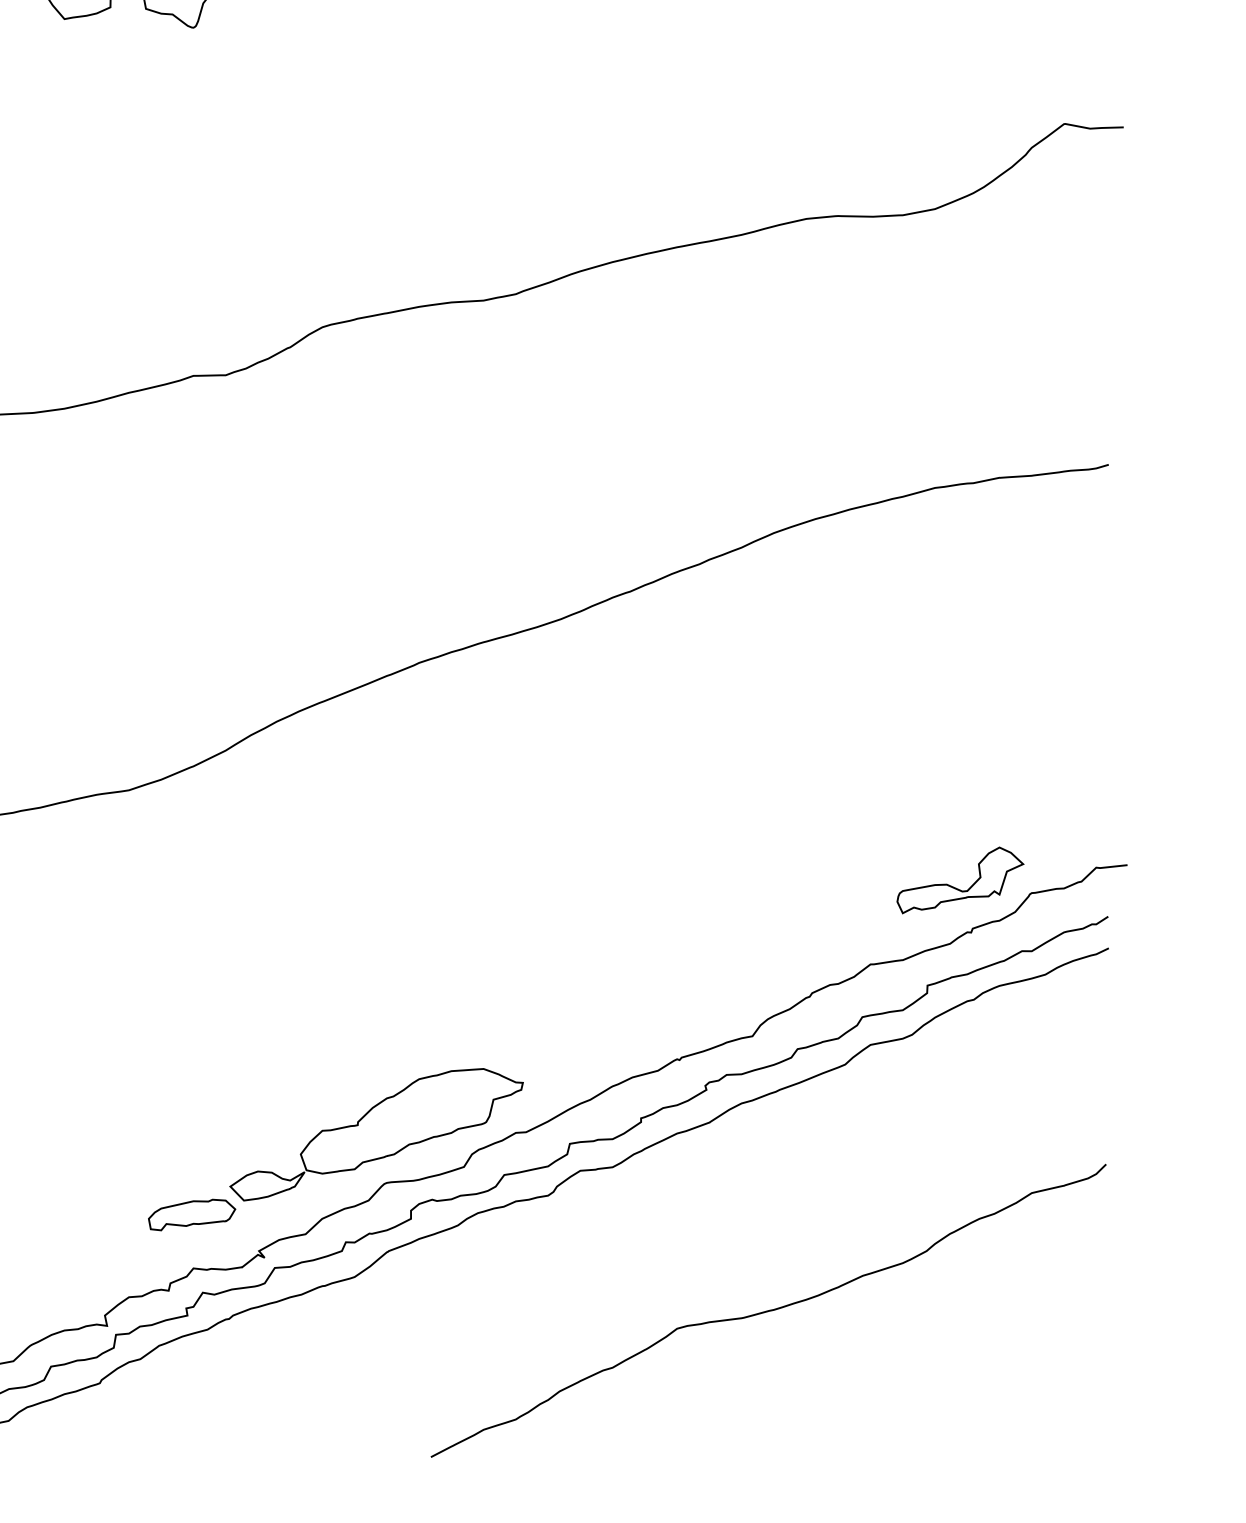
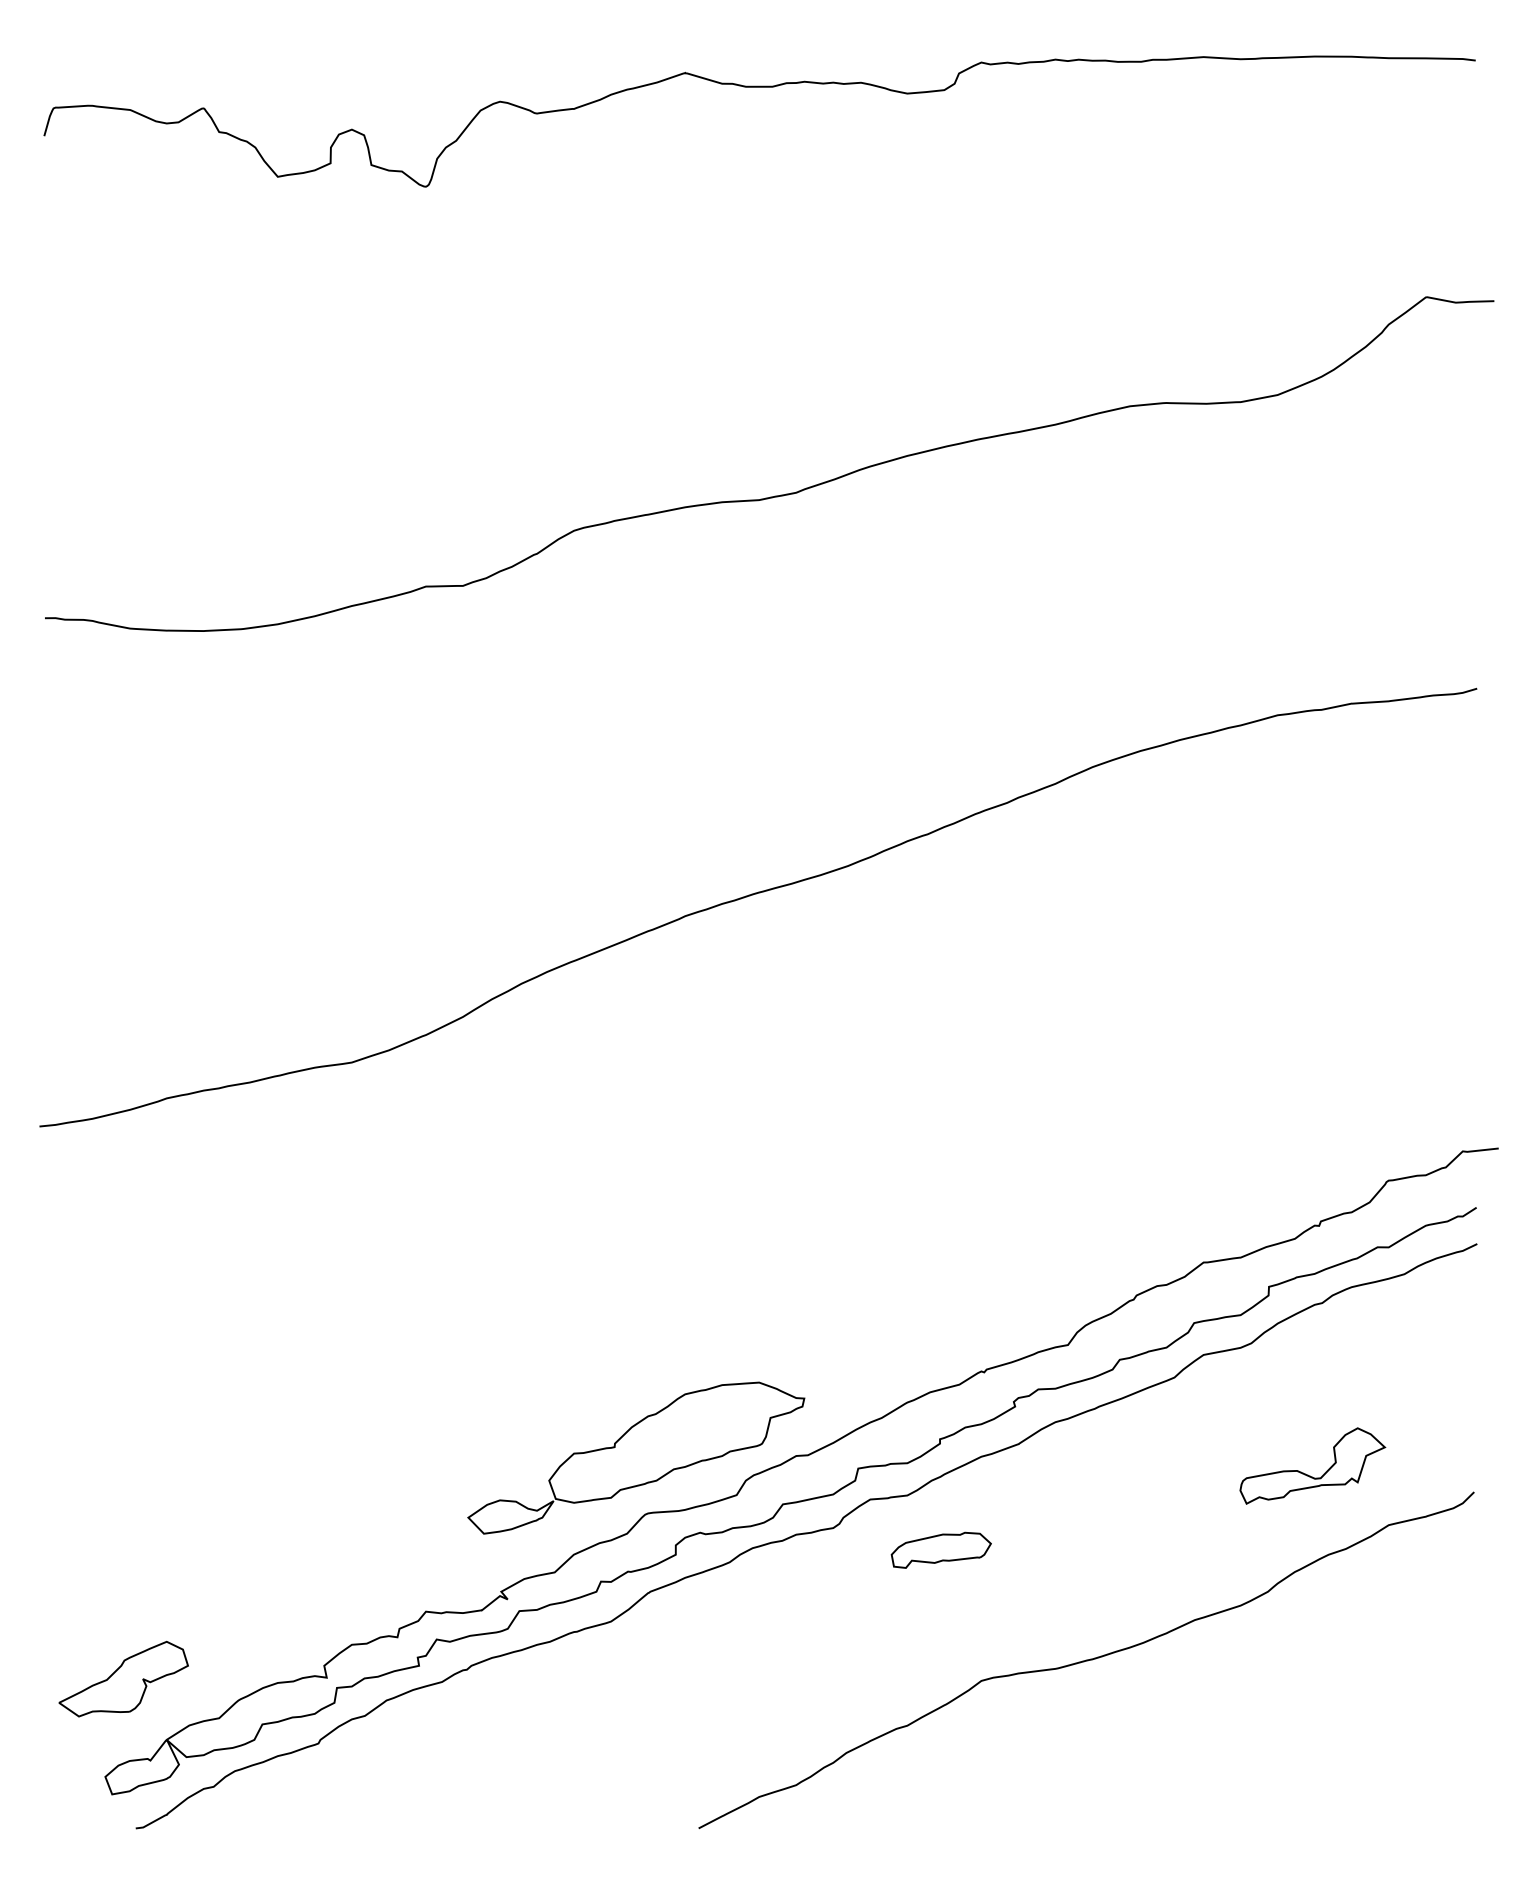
part: (956, 887) -> (1308, 1474), moved
part: (191, 1214) -> (940, 1549), moved

